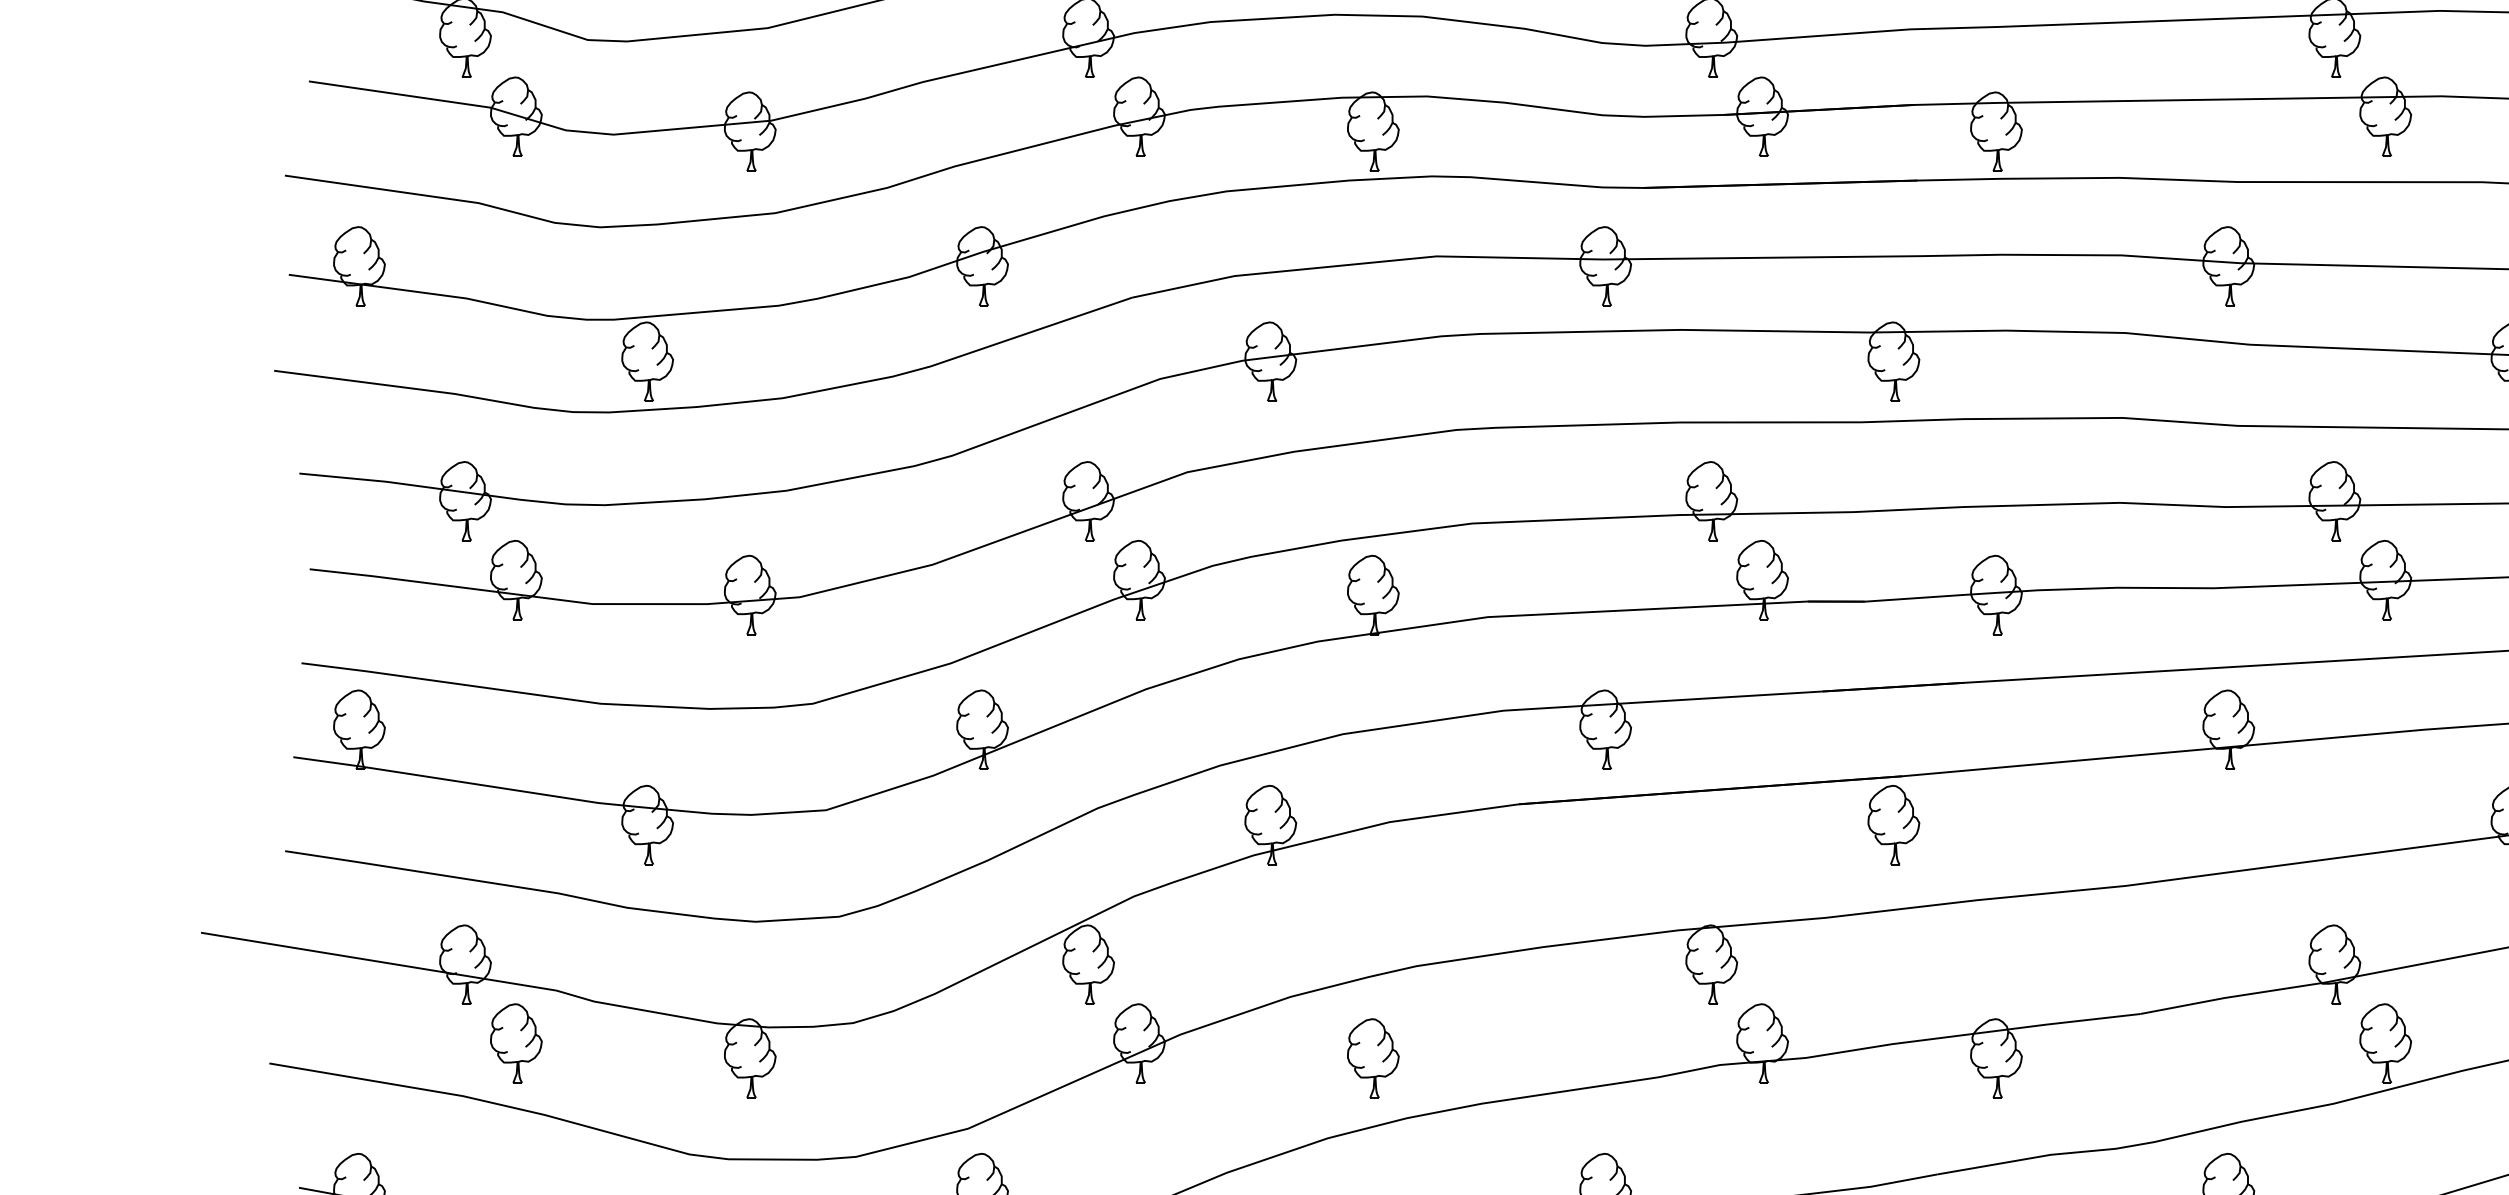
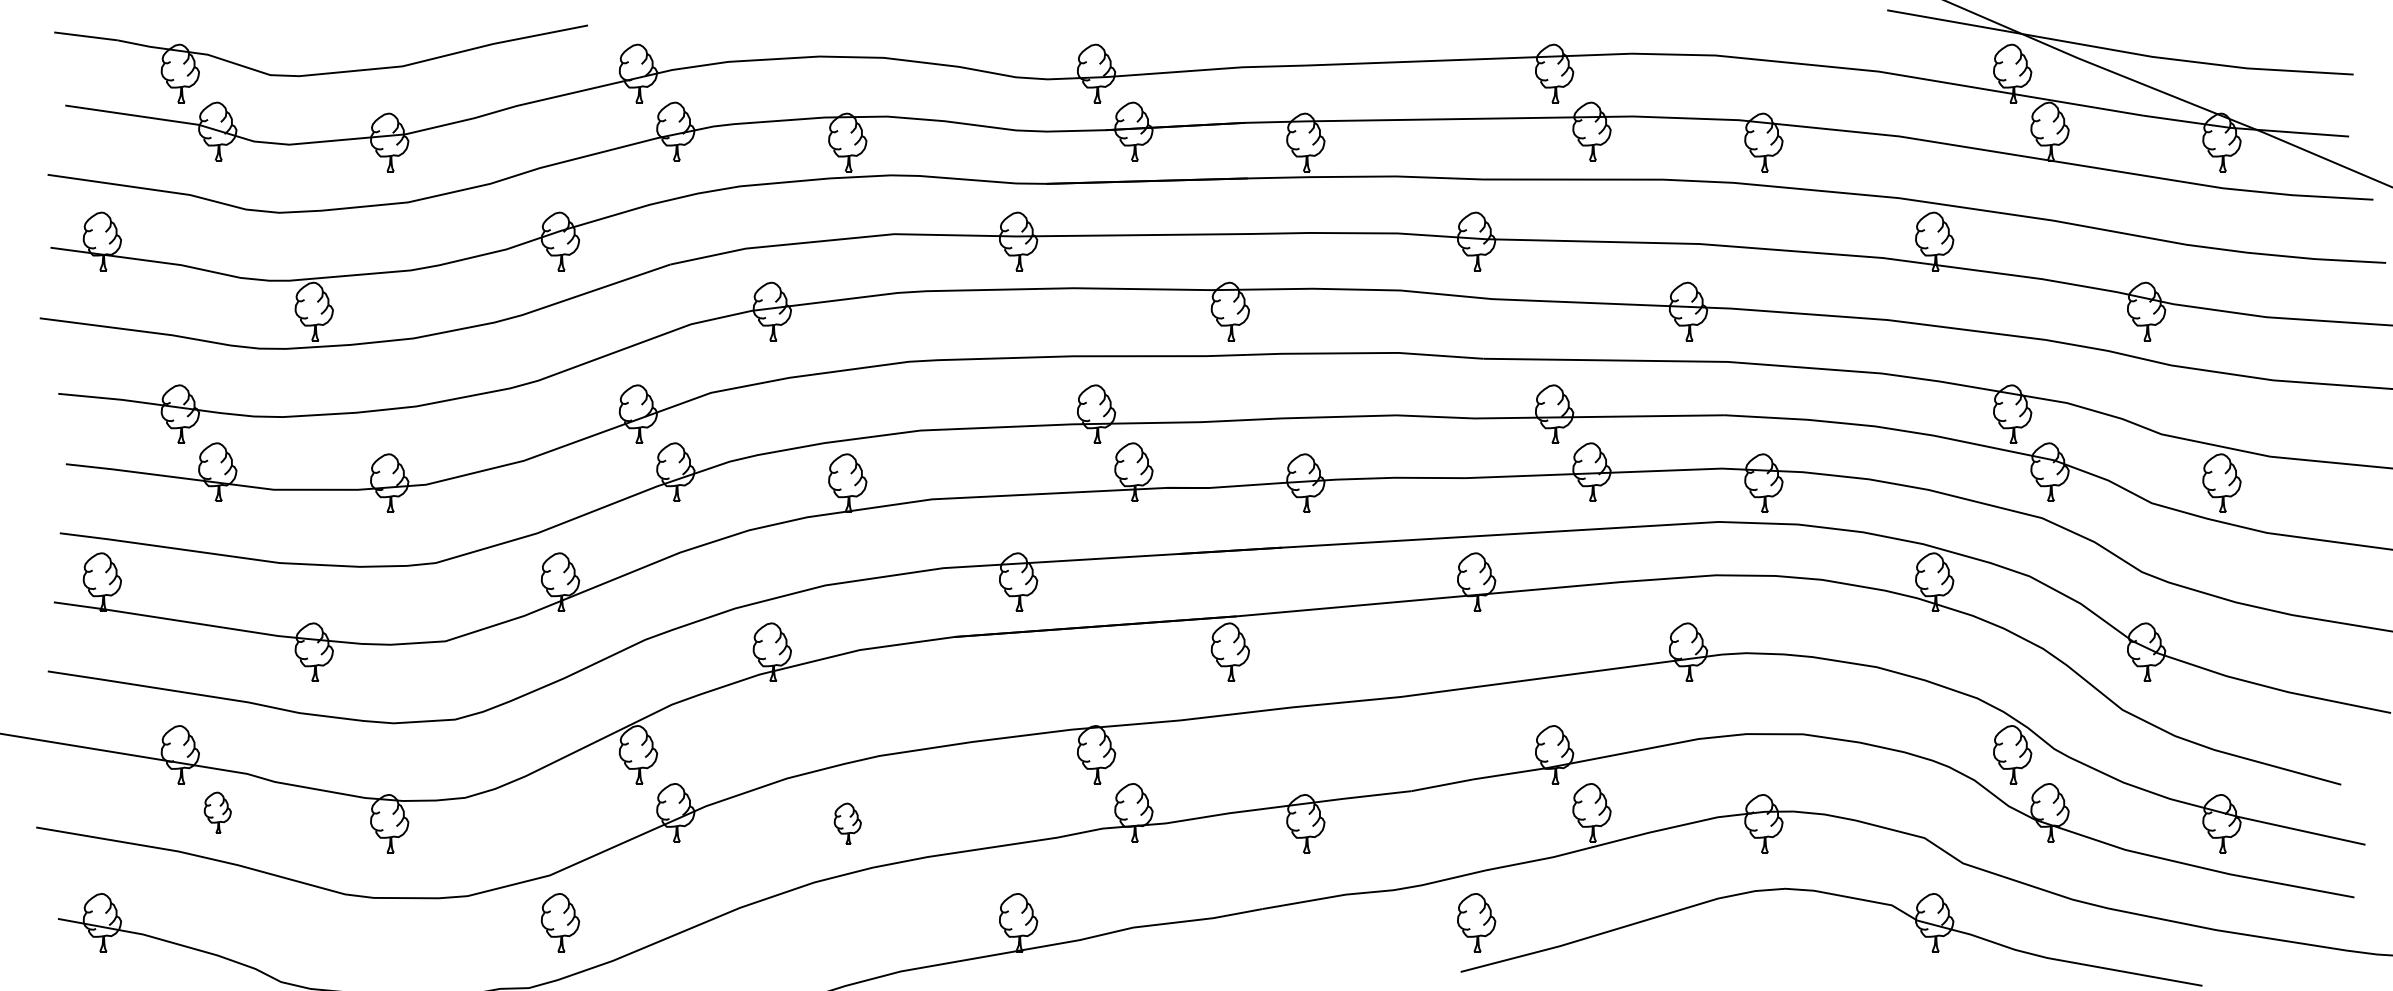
part: (515, 1043) -> (217, 812), size x0.7
part: (1372, 1058) -> (847, 823), size x0.7

